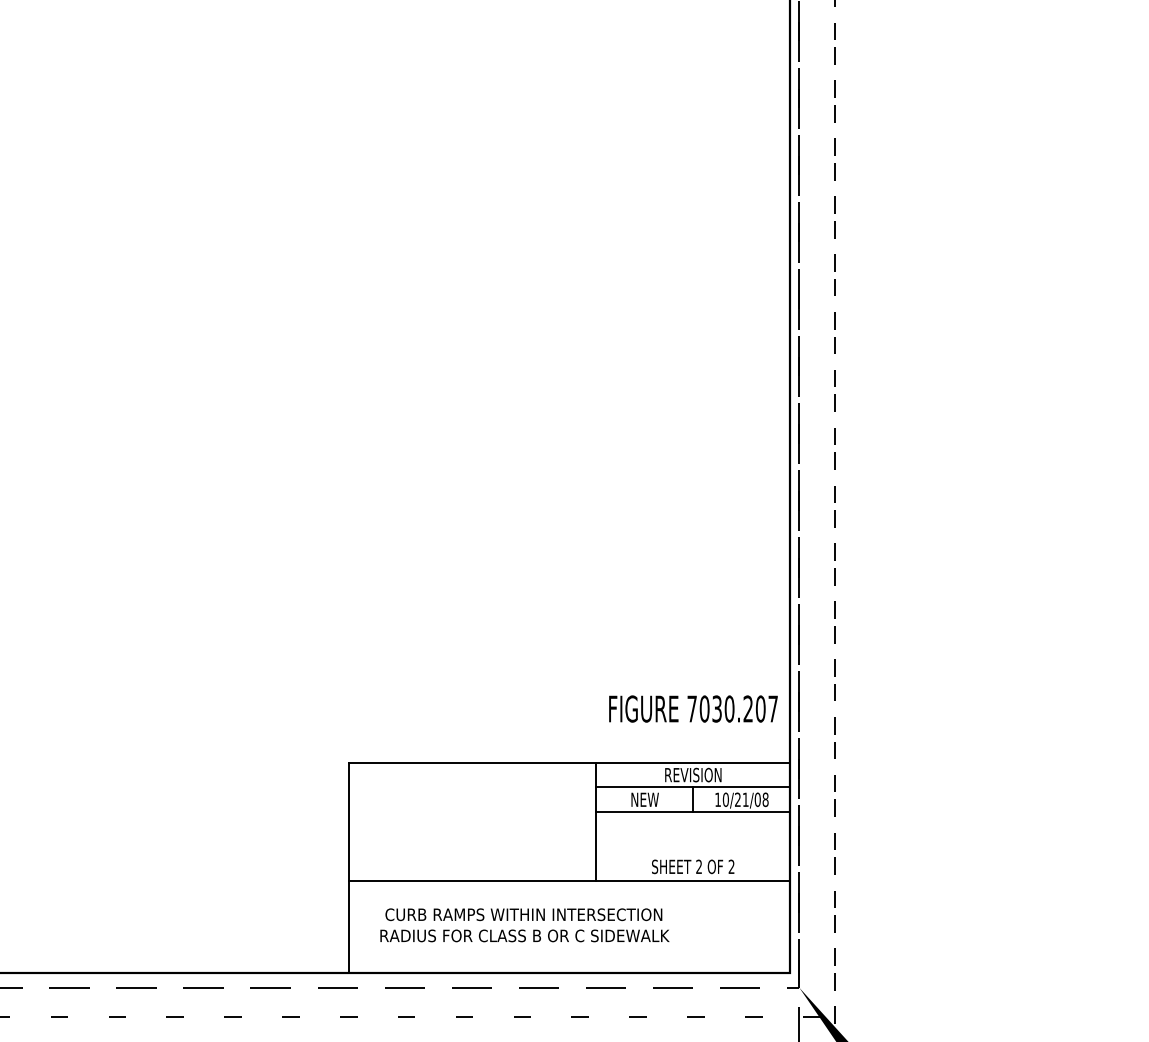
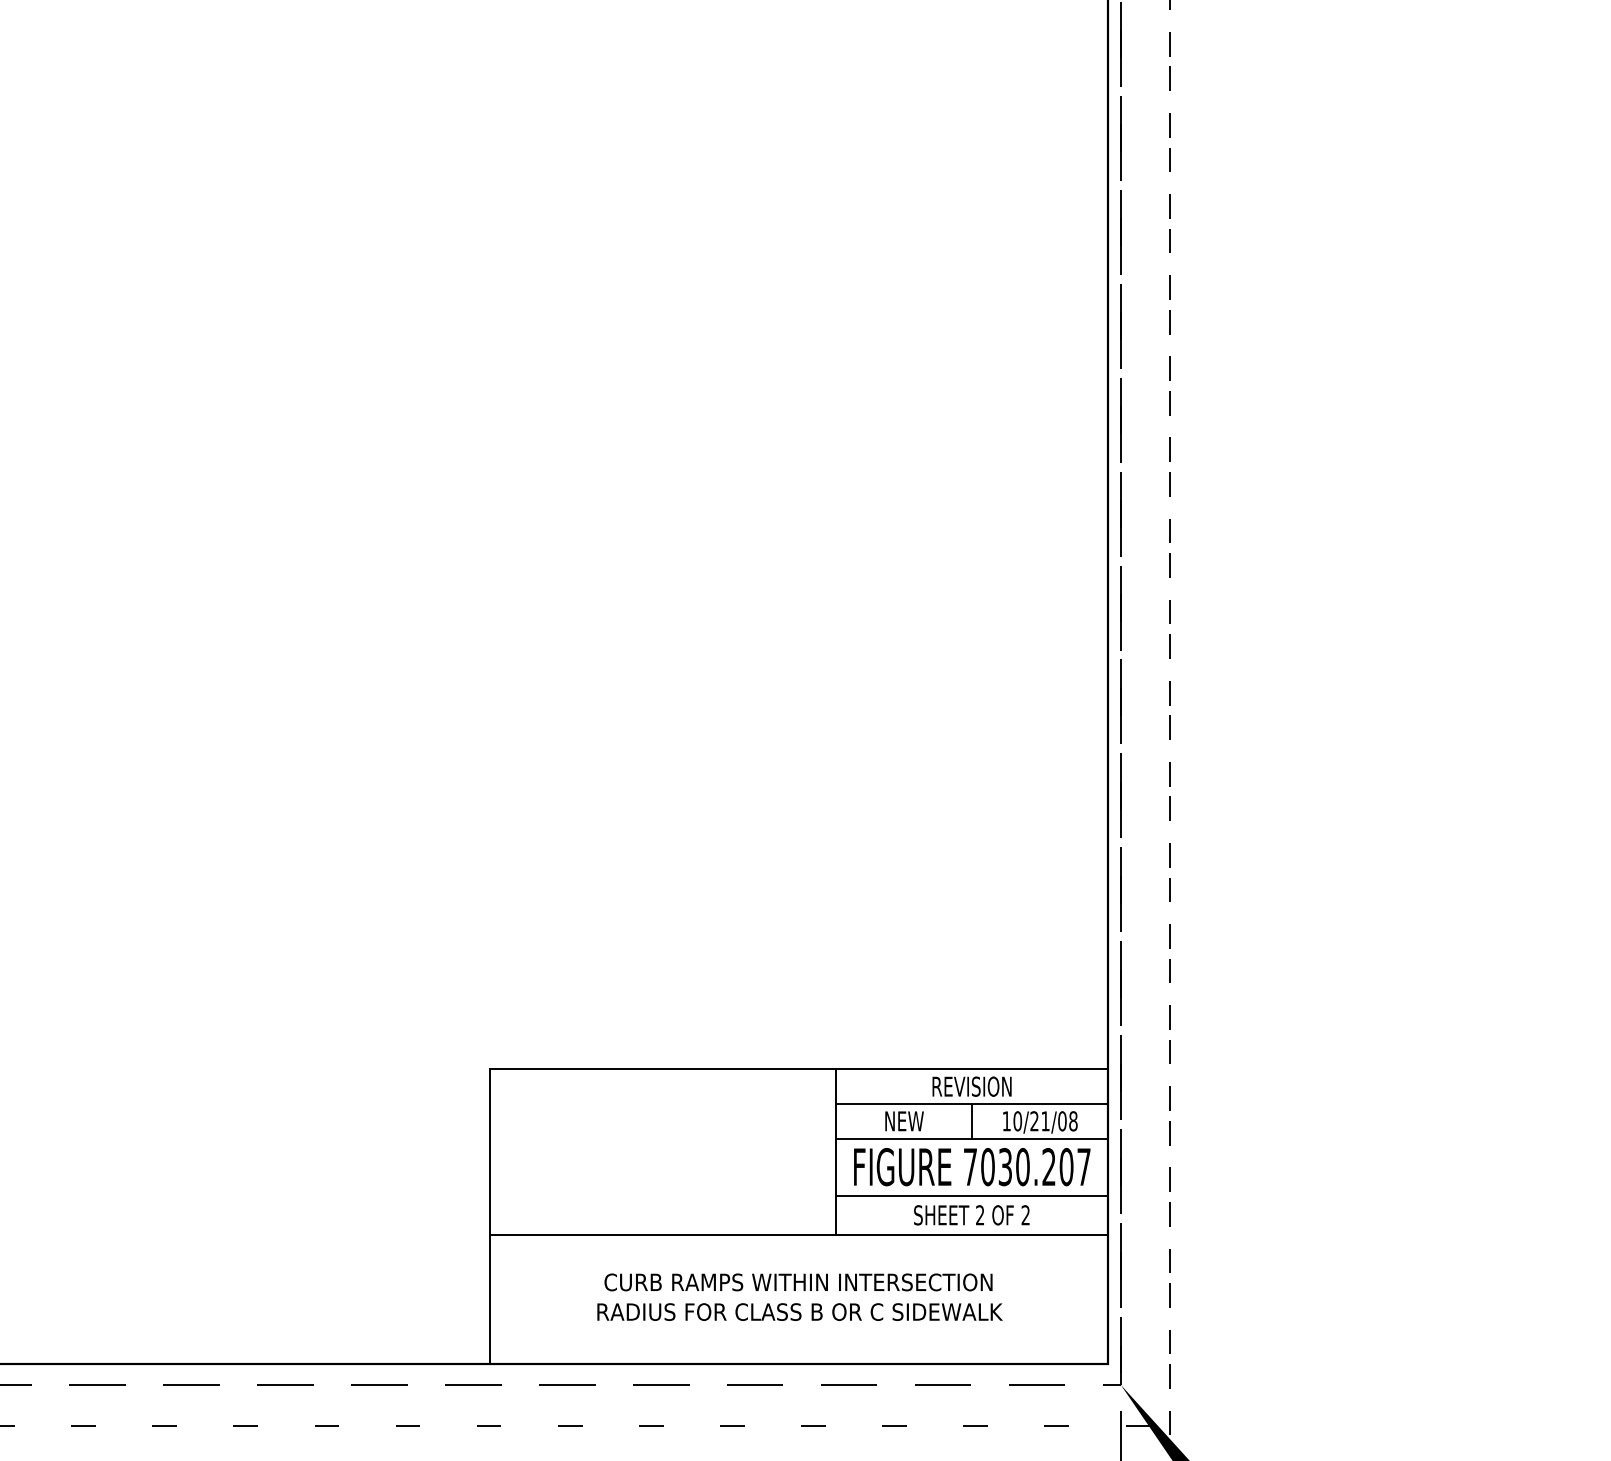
text: (693, 709) -> (972, 1167), moved
line: (693, 852) -> (972, 1195), added
text: (524, 924) -> (799, 1296), moved

